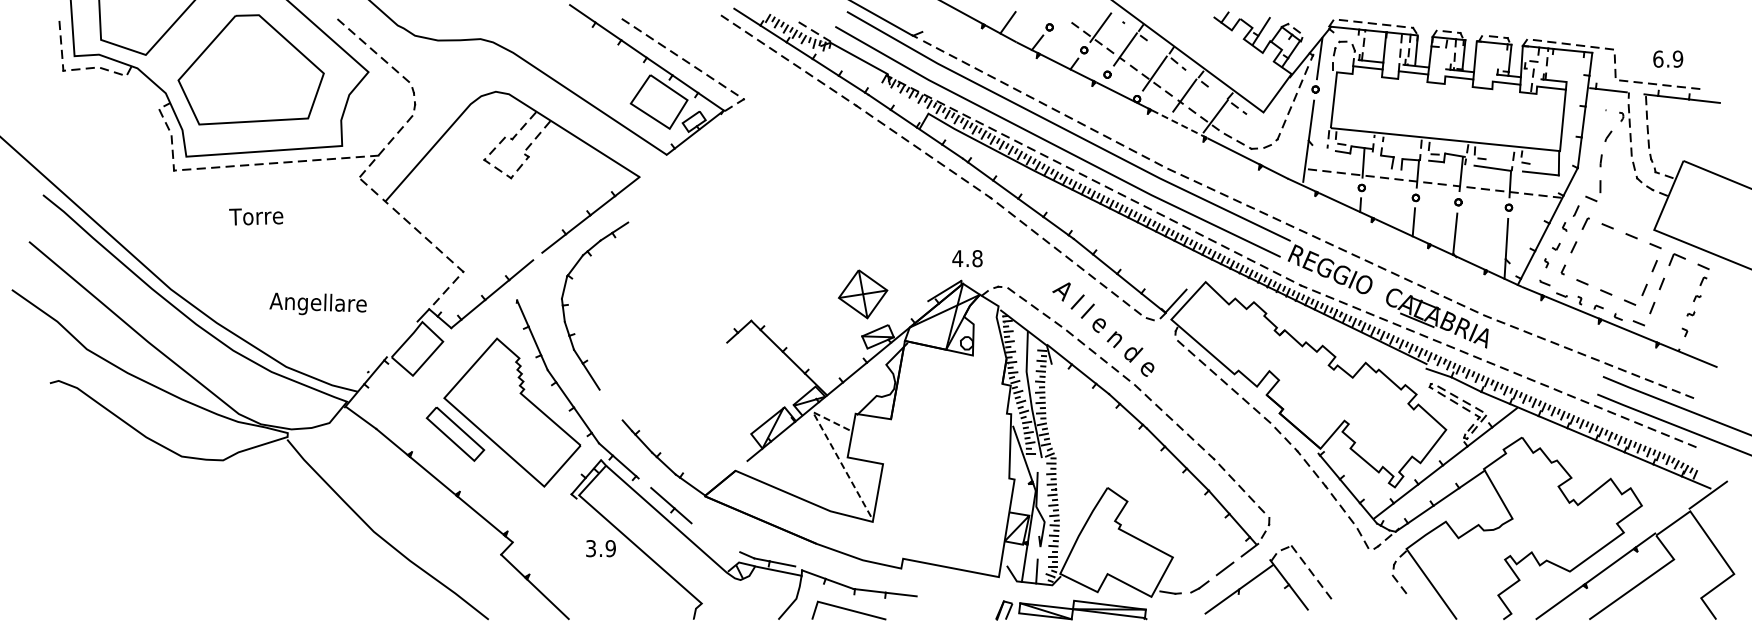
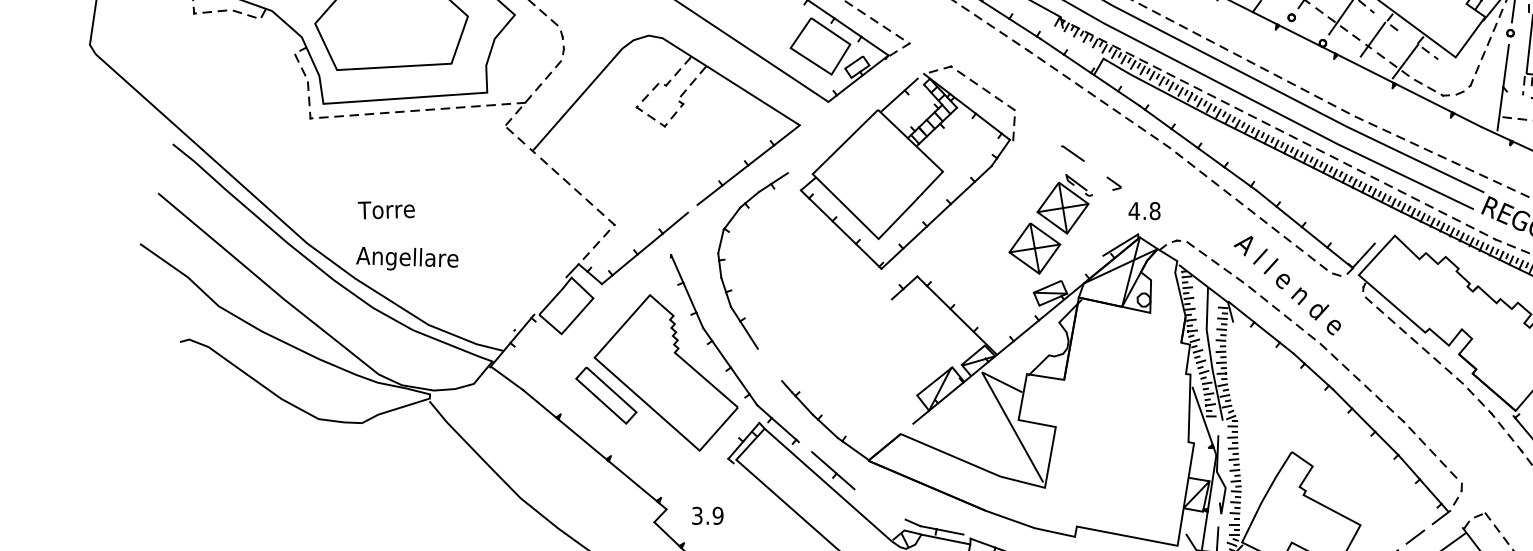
line: (1180, 124) -> (1368, 70), dashed -> solid
text: (256, 216) -> (386, 209), moved
part: (741, 217) -> (907, 167), added
part: (904, 238) -> (1078, 189), added
text: (317, 303) -> (406, 258), moved
line: (831, 445) -> (1001, 407), dashed -> solid
text: (600, 548) -> (707, 515), moved

